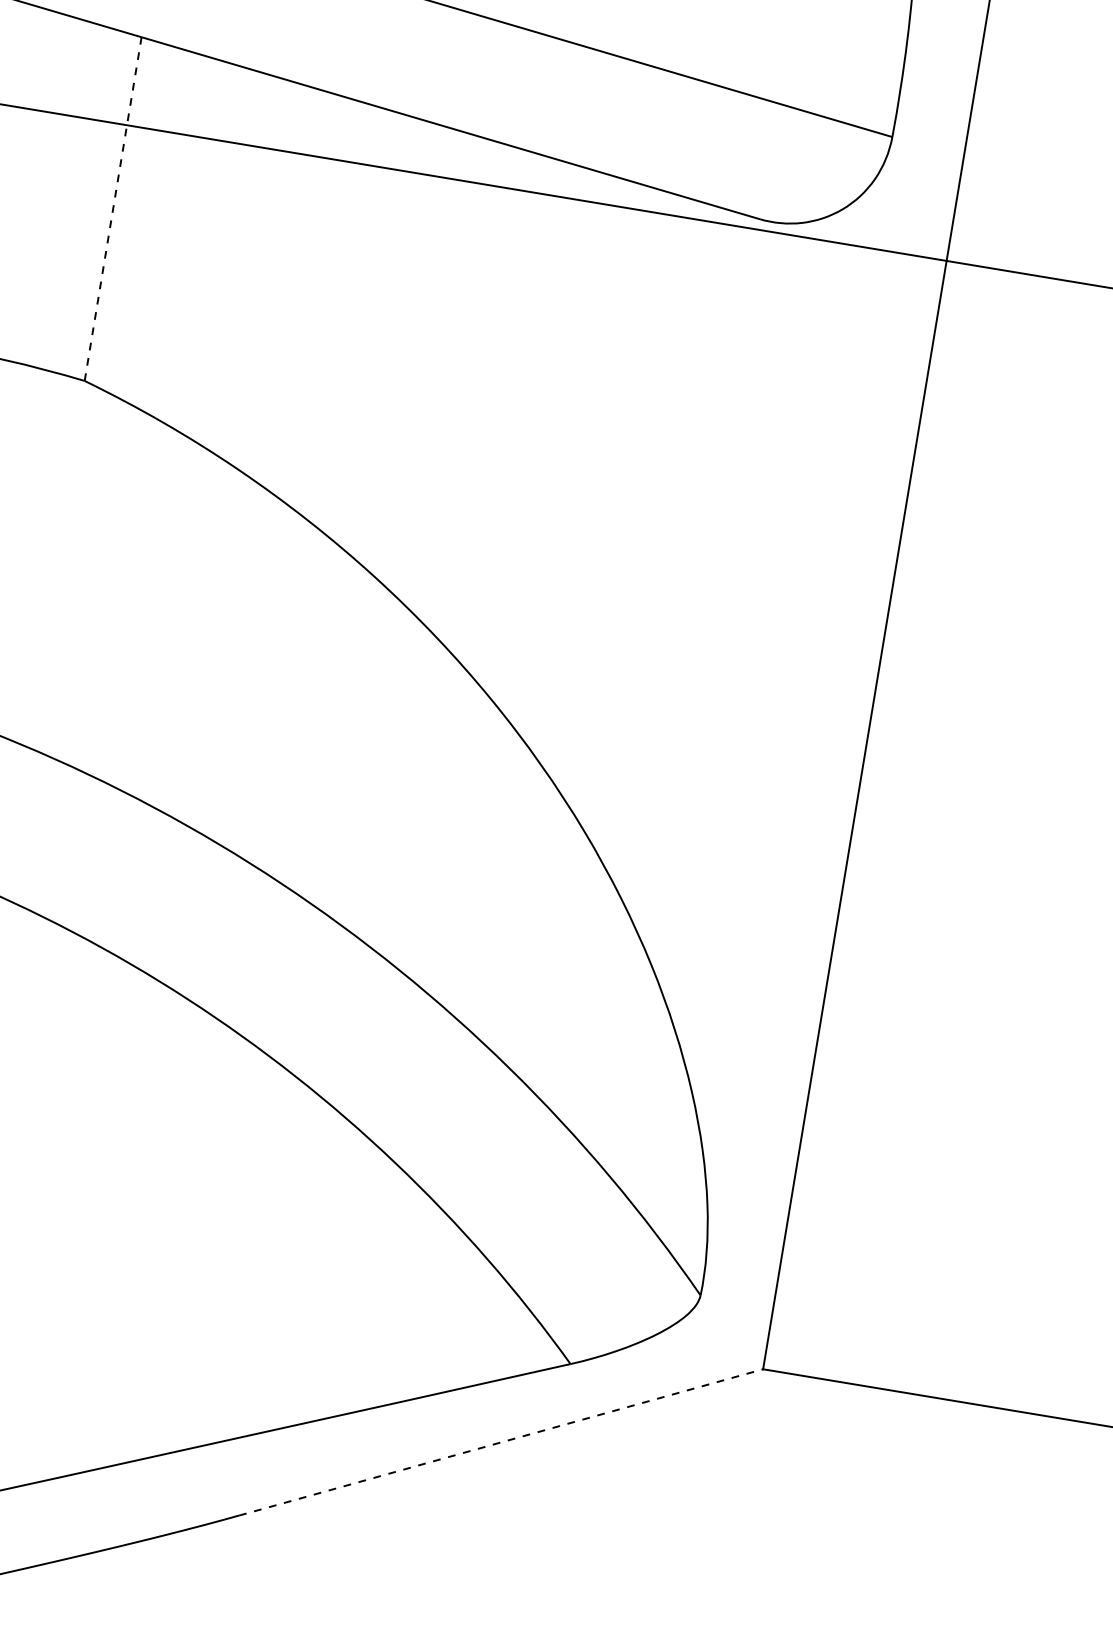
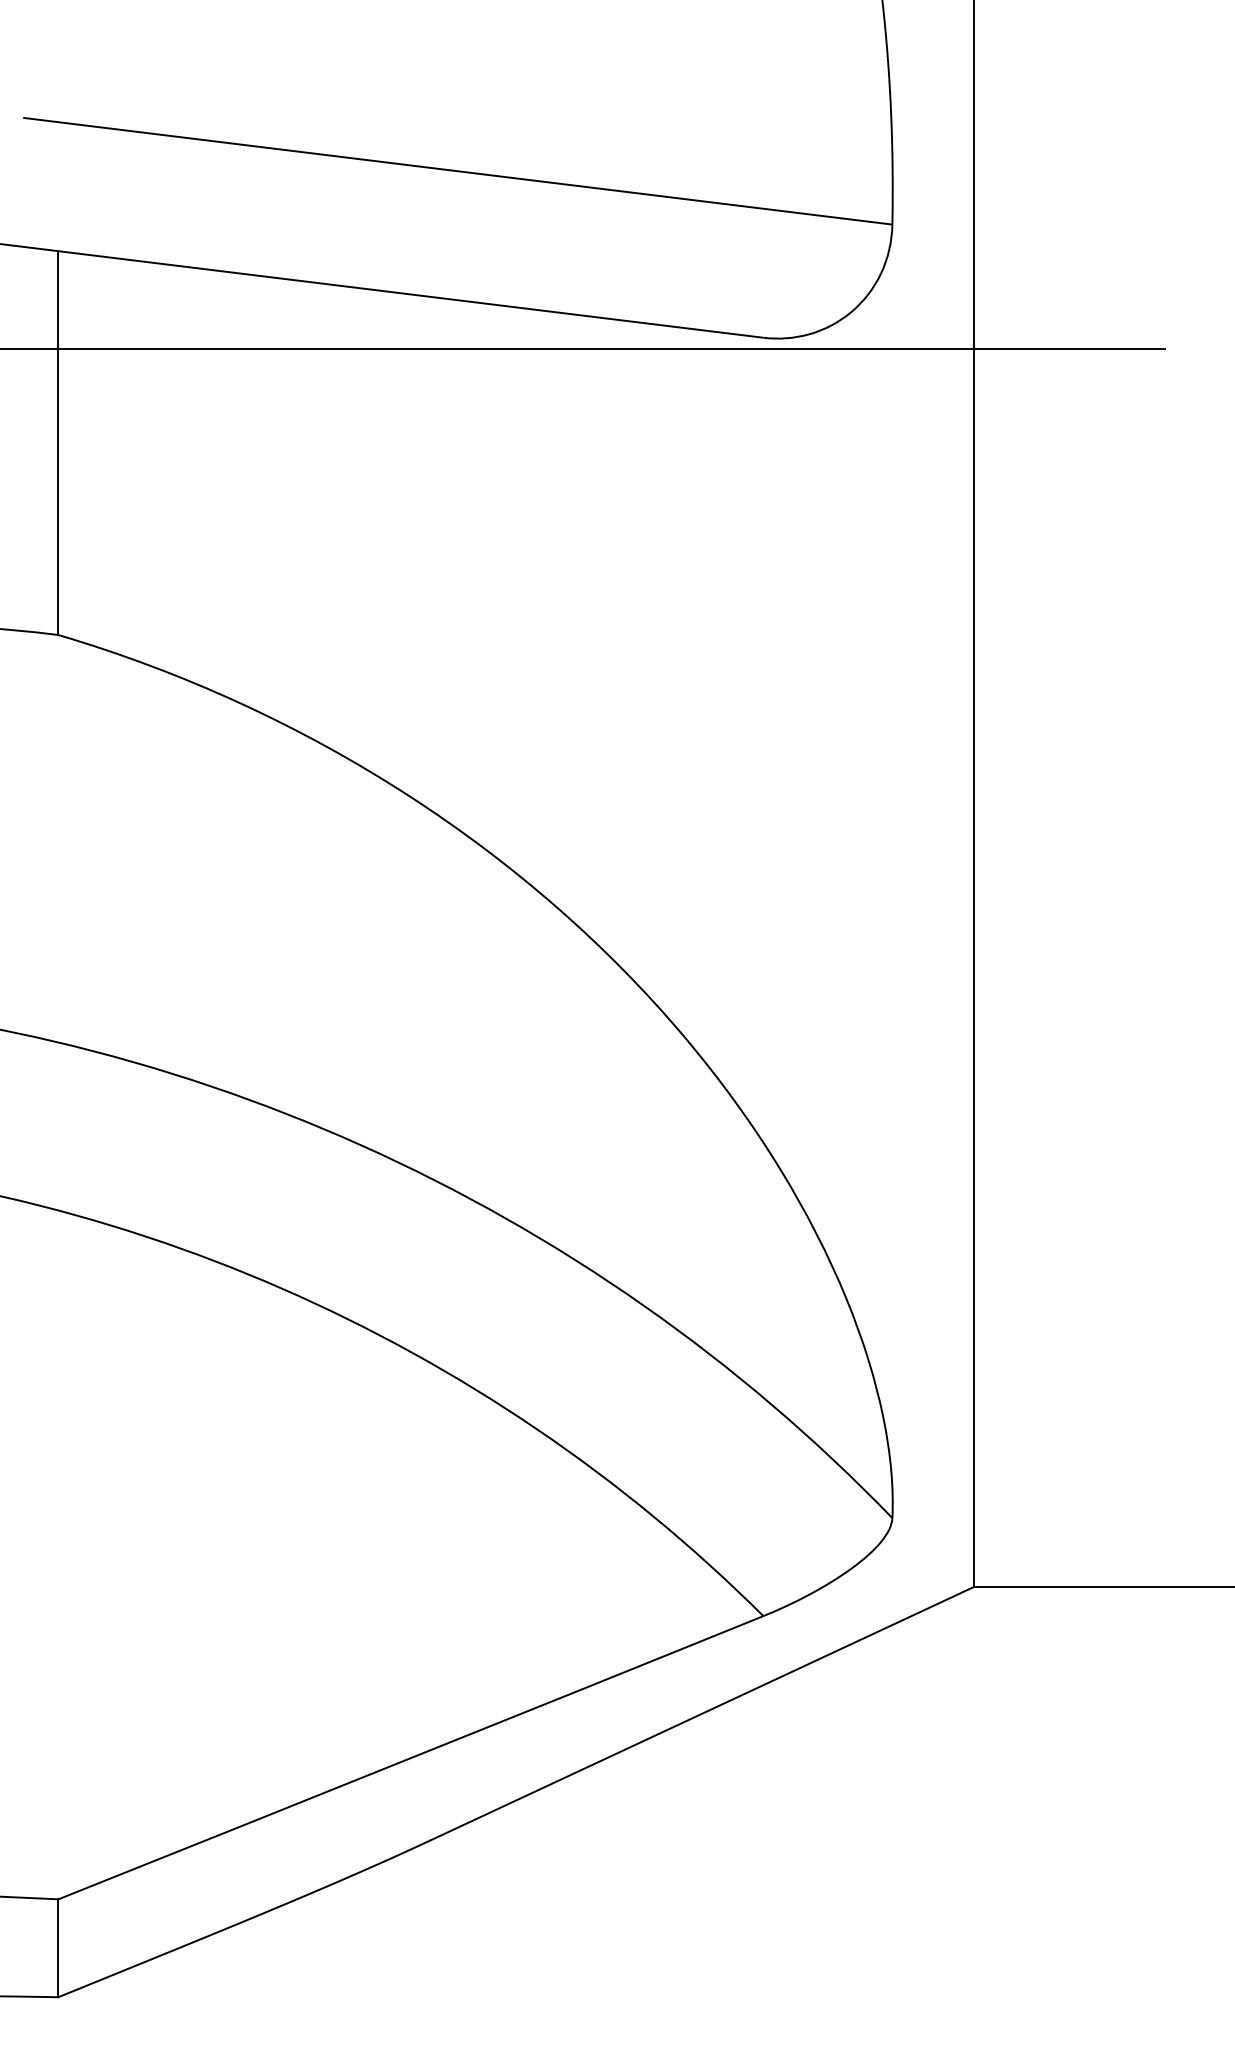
line: (113, 209) -> (58, 443), dashed -> solid
line: (501, 1442) -> (702, 1713), dashed -> solid

